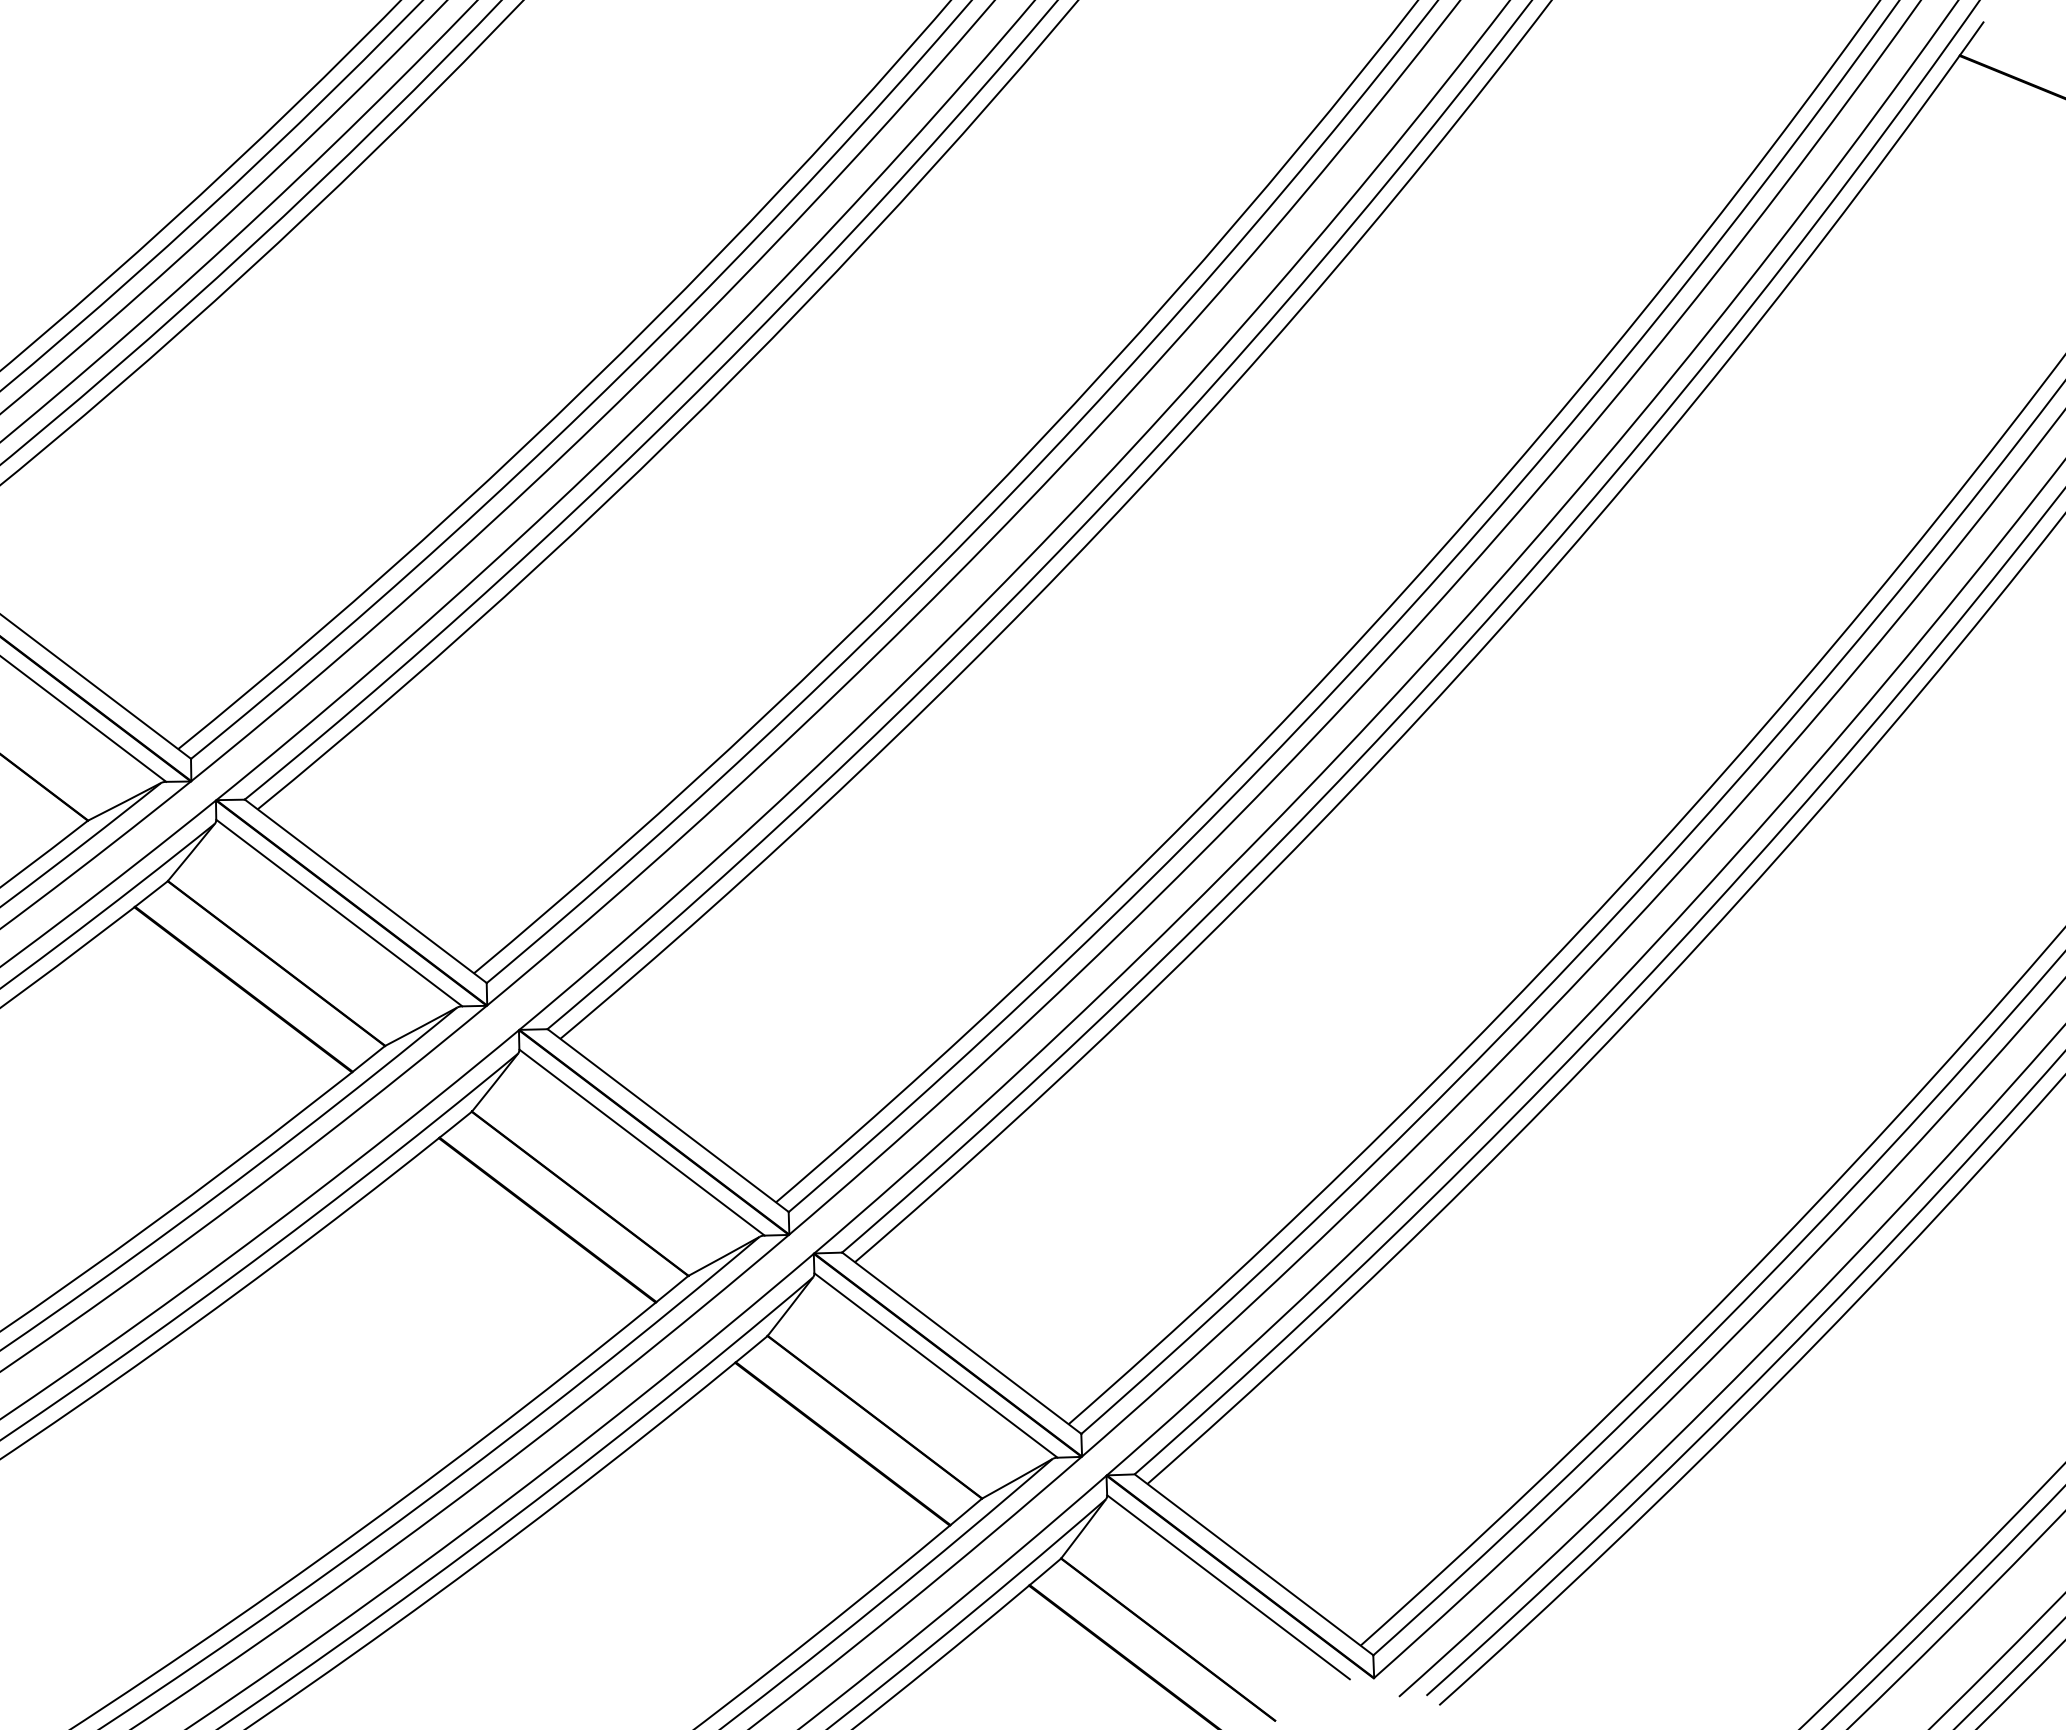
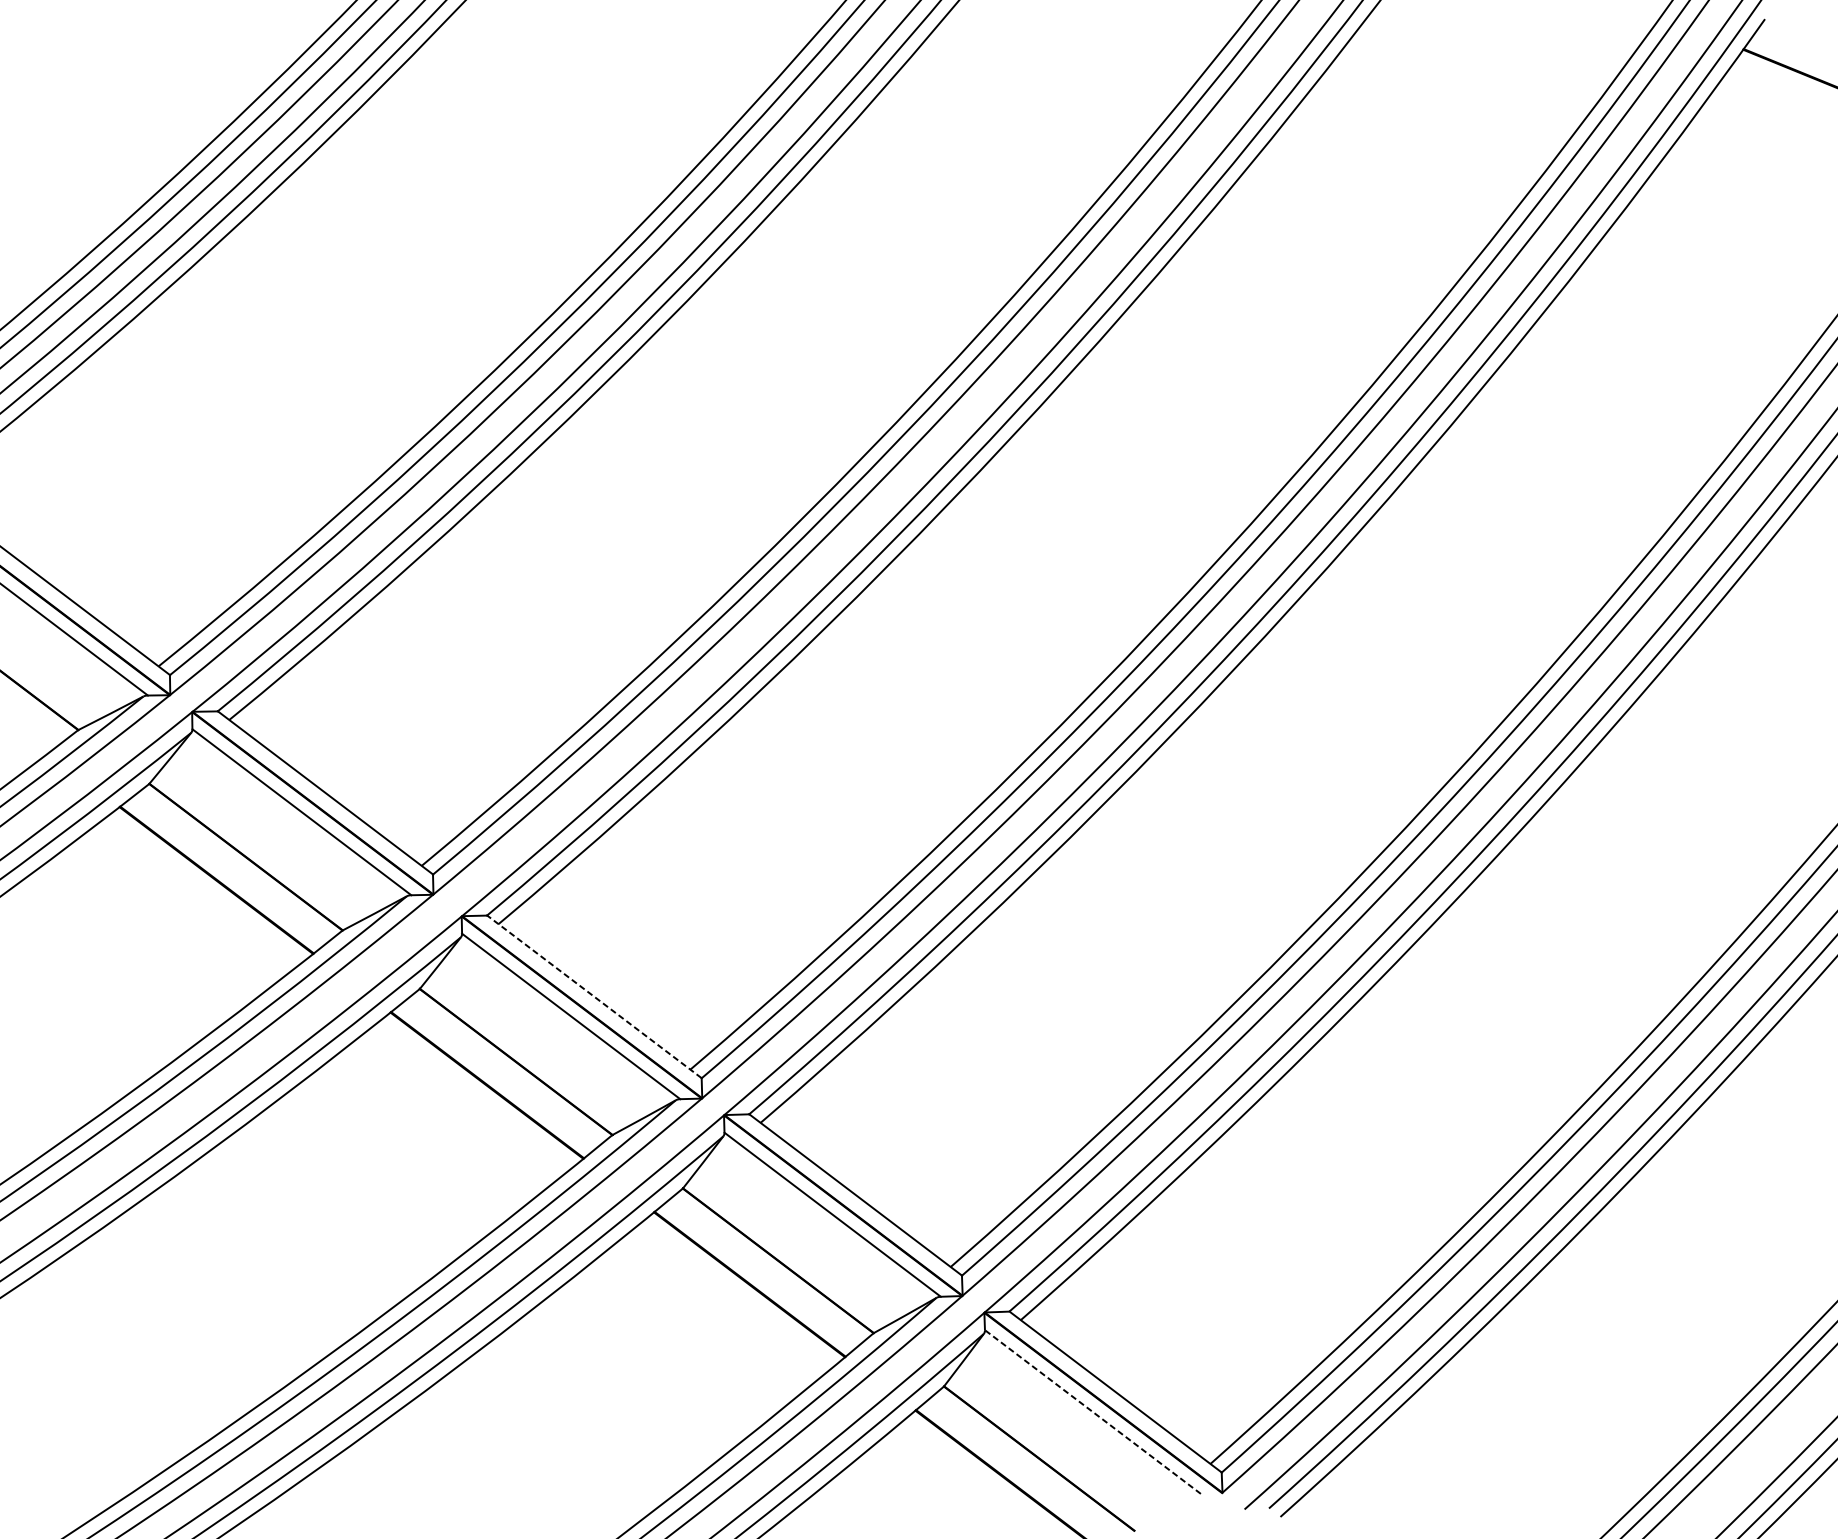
line: (667, 1120) -> (593, 996), solid -> dashed
line: (1228, 1586) -> (1092, 1411), solid -> dashed

